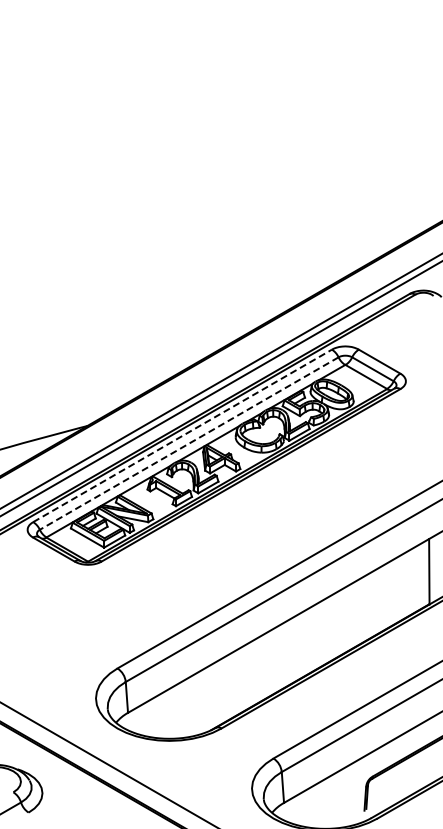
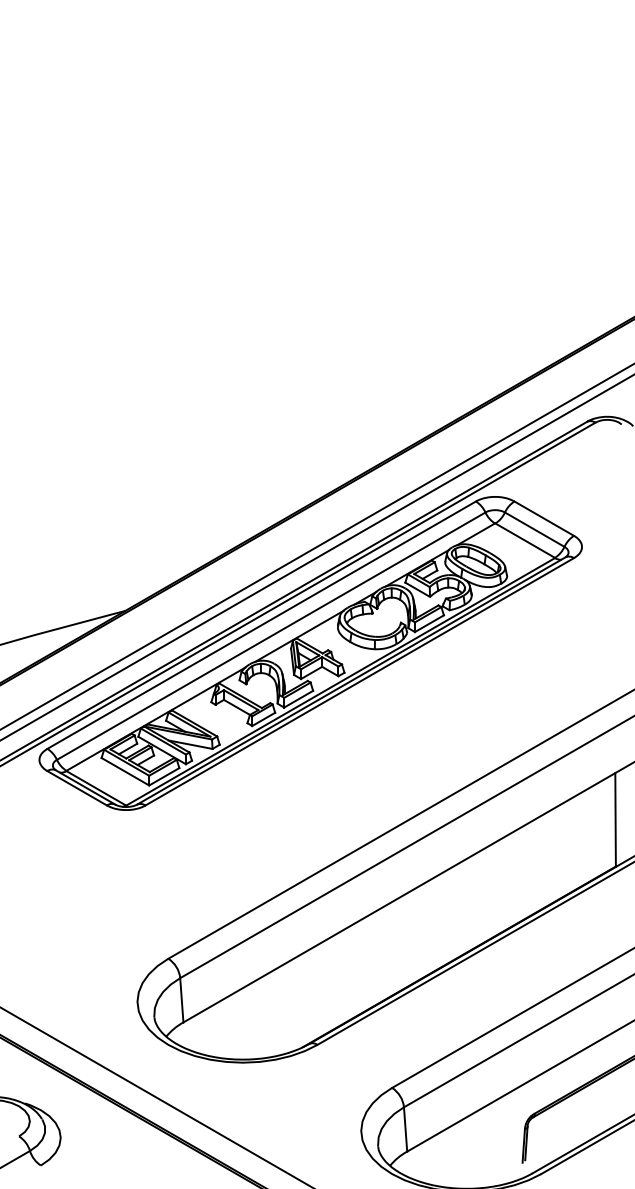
line: (183, 435) -> (262, 624), dashed -> solid
line: (188, 443) -> (270, 636), dashed -> solid

